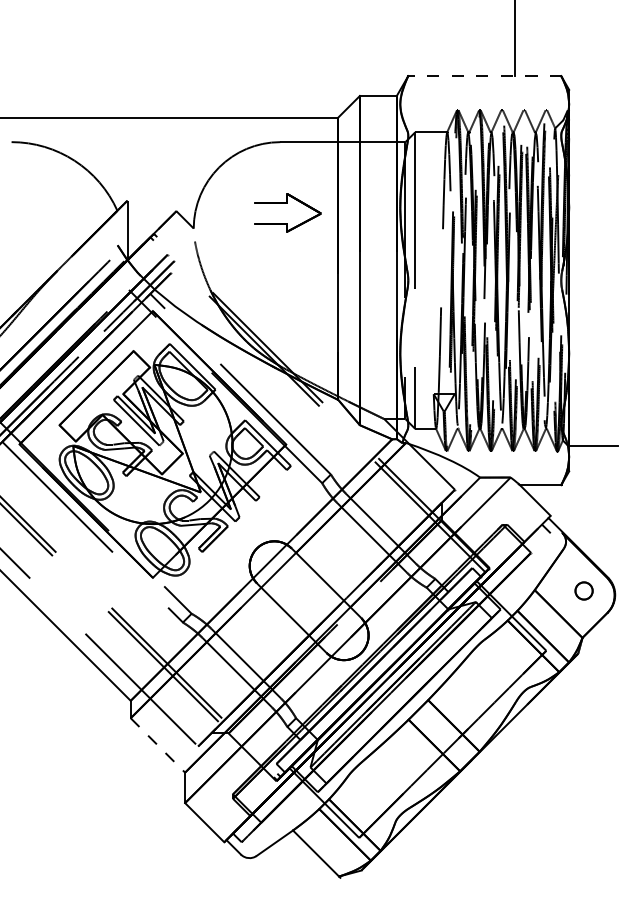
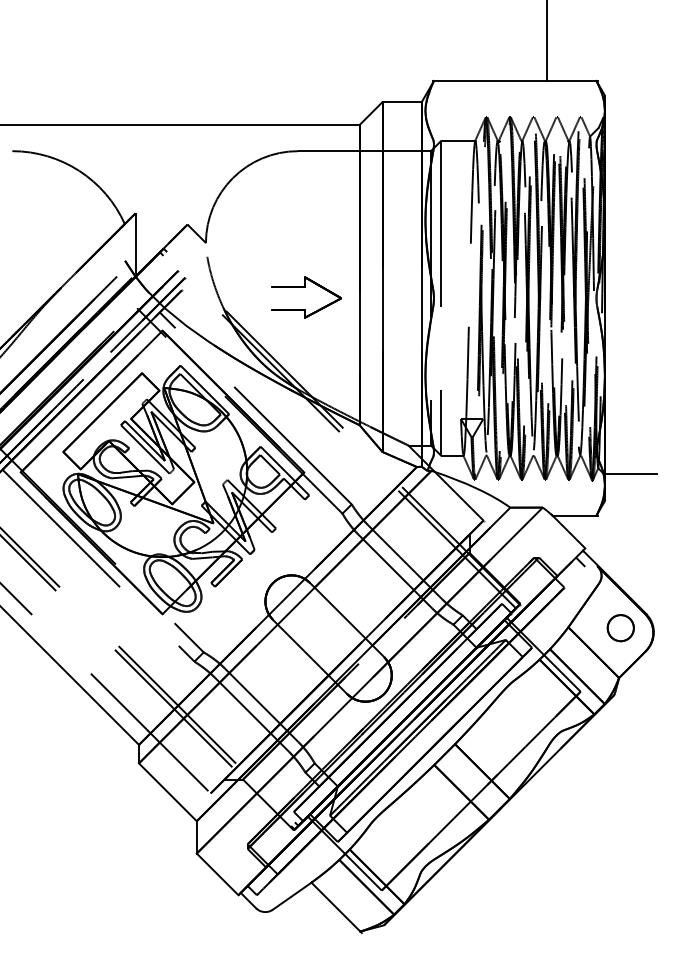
line: (484, 76) -> (514, 81), dashed -> solid
part: (287, 203) -> (305, 287), moved
part: (583, 590) -> (620, 627), size x1.43
line: (158, 745) -> (168, 792), dashed -> solid

